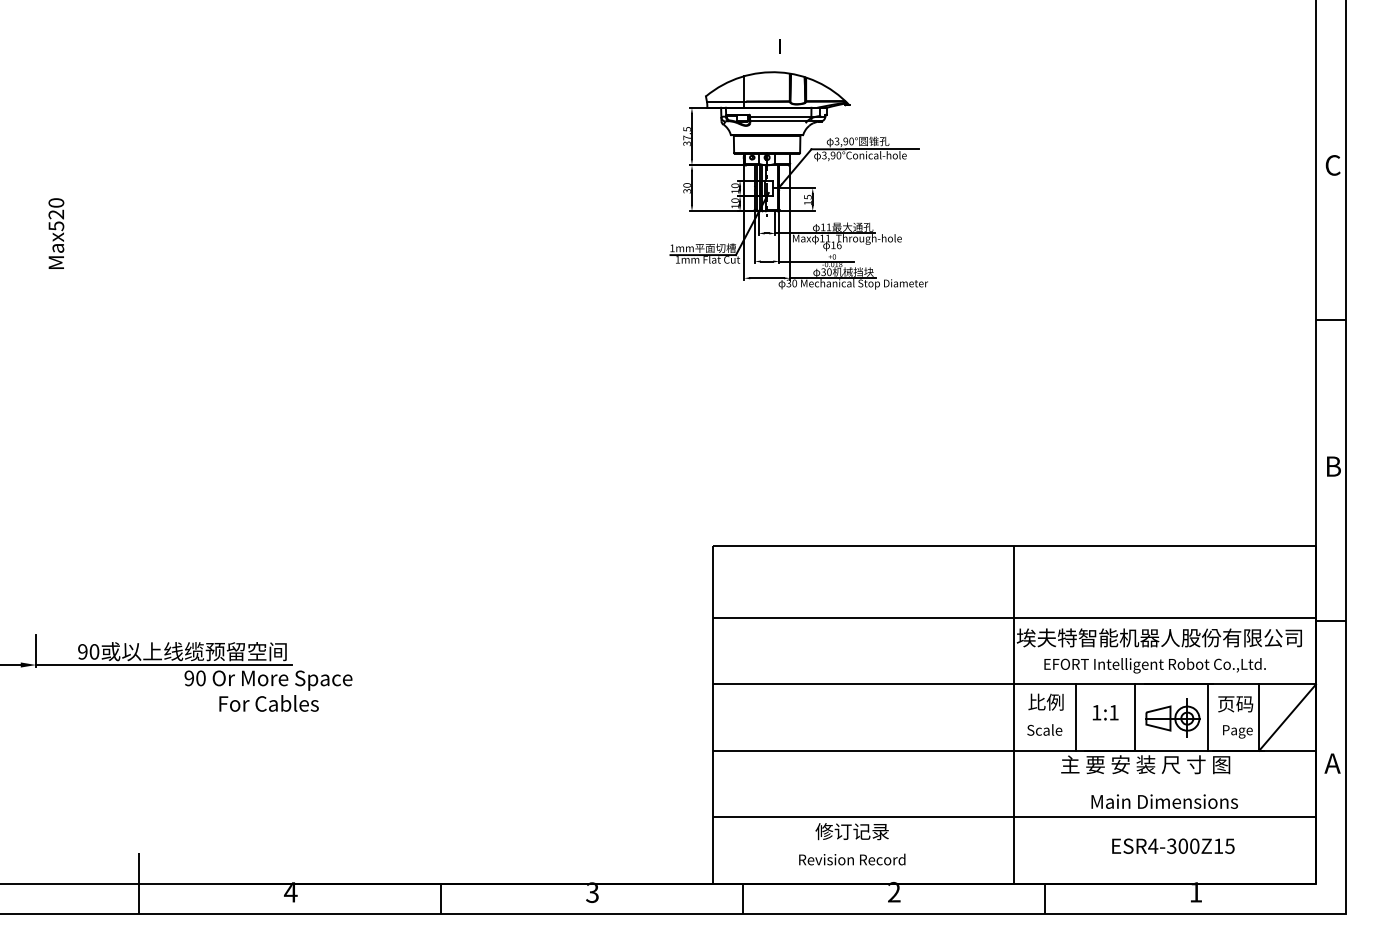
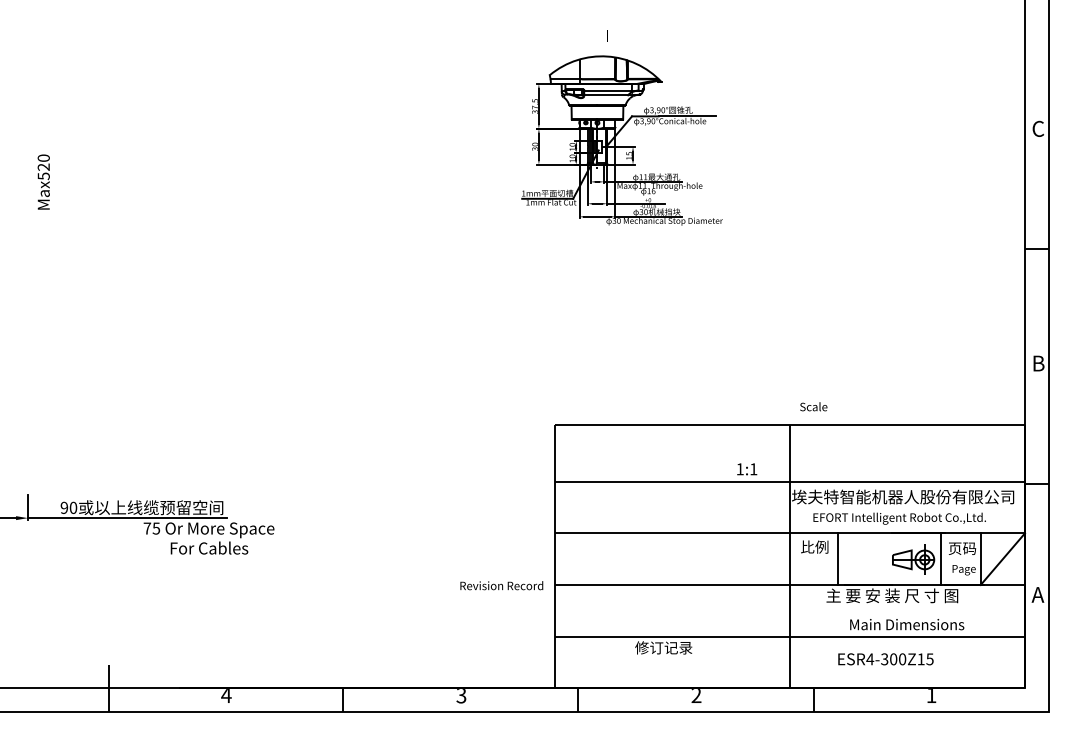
text: (194, 678) -> (151, 528), 90 -> 75
text: (1106, 712) -> (747, 469), moved
line: (1135, 718) -> (884, 559), removed
text: (1044, 729) -> (813, 406), moved
text: (1172, 846) -> (885, 659), moved
text: (851, 859) -> (501, 585), moved

